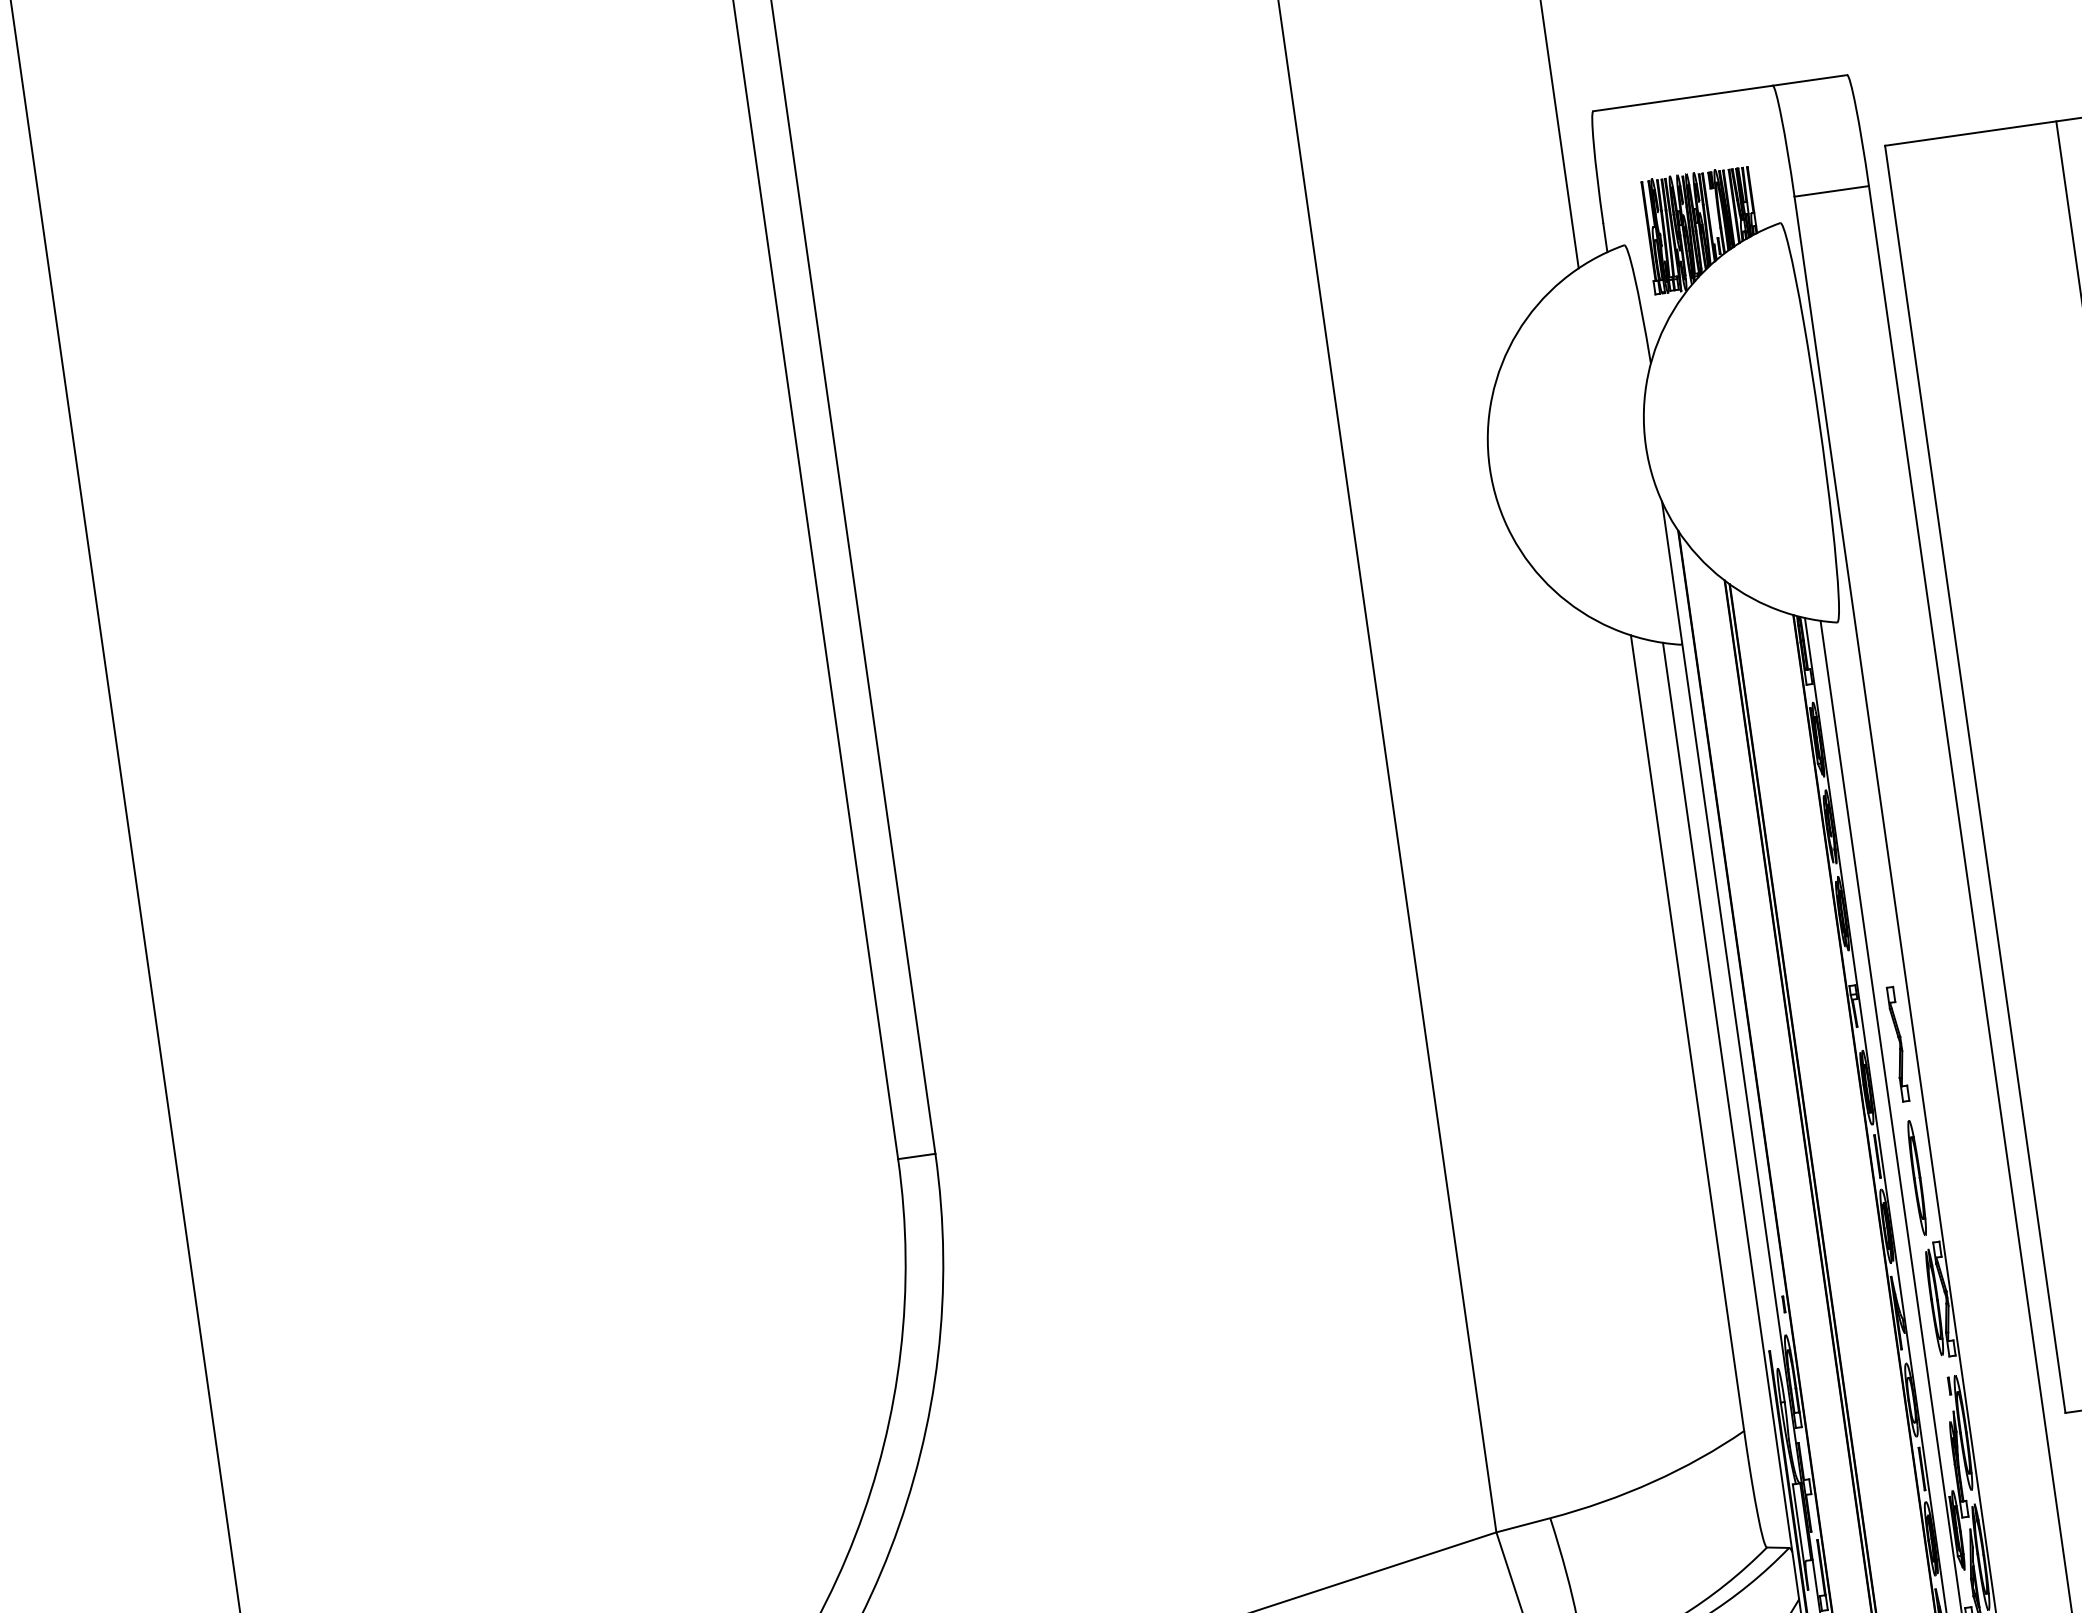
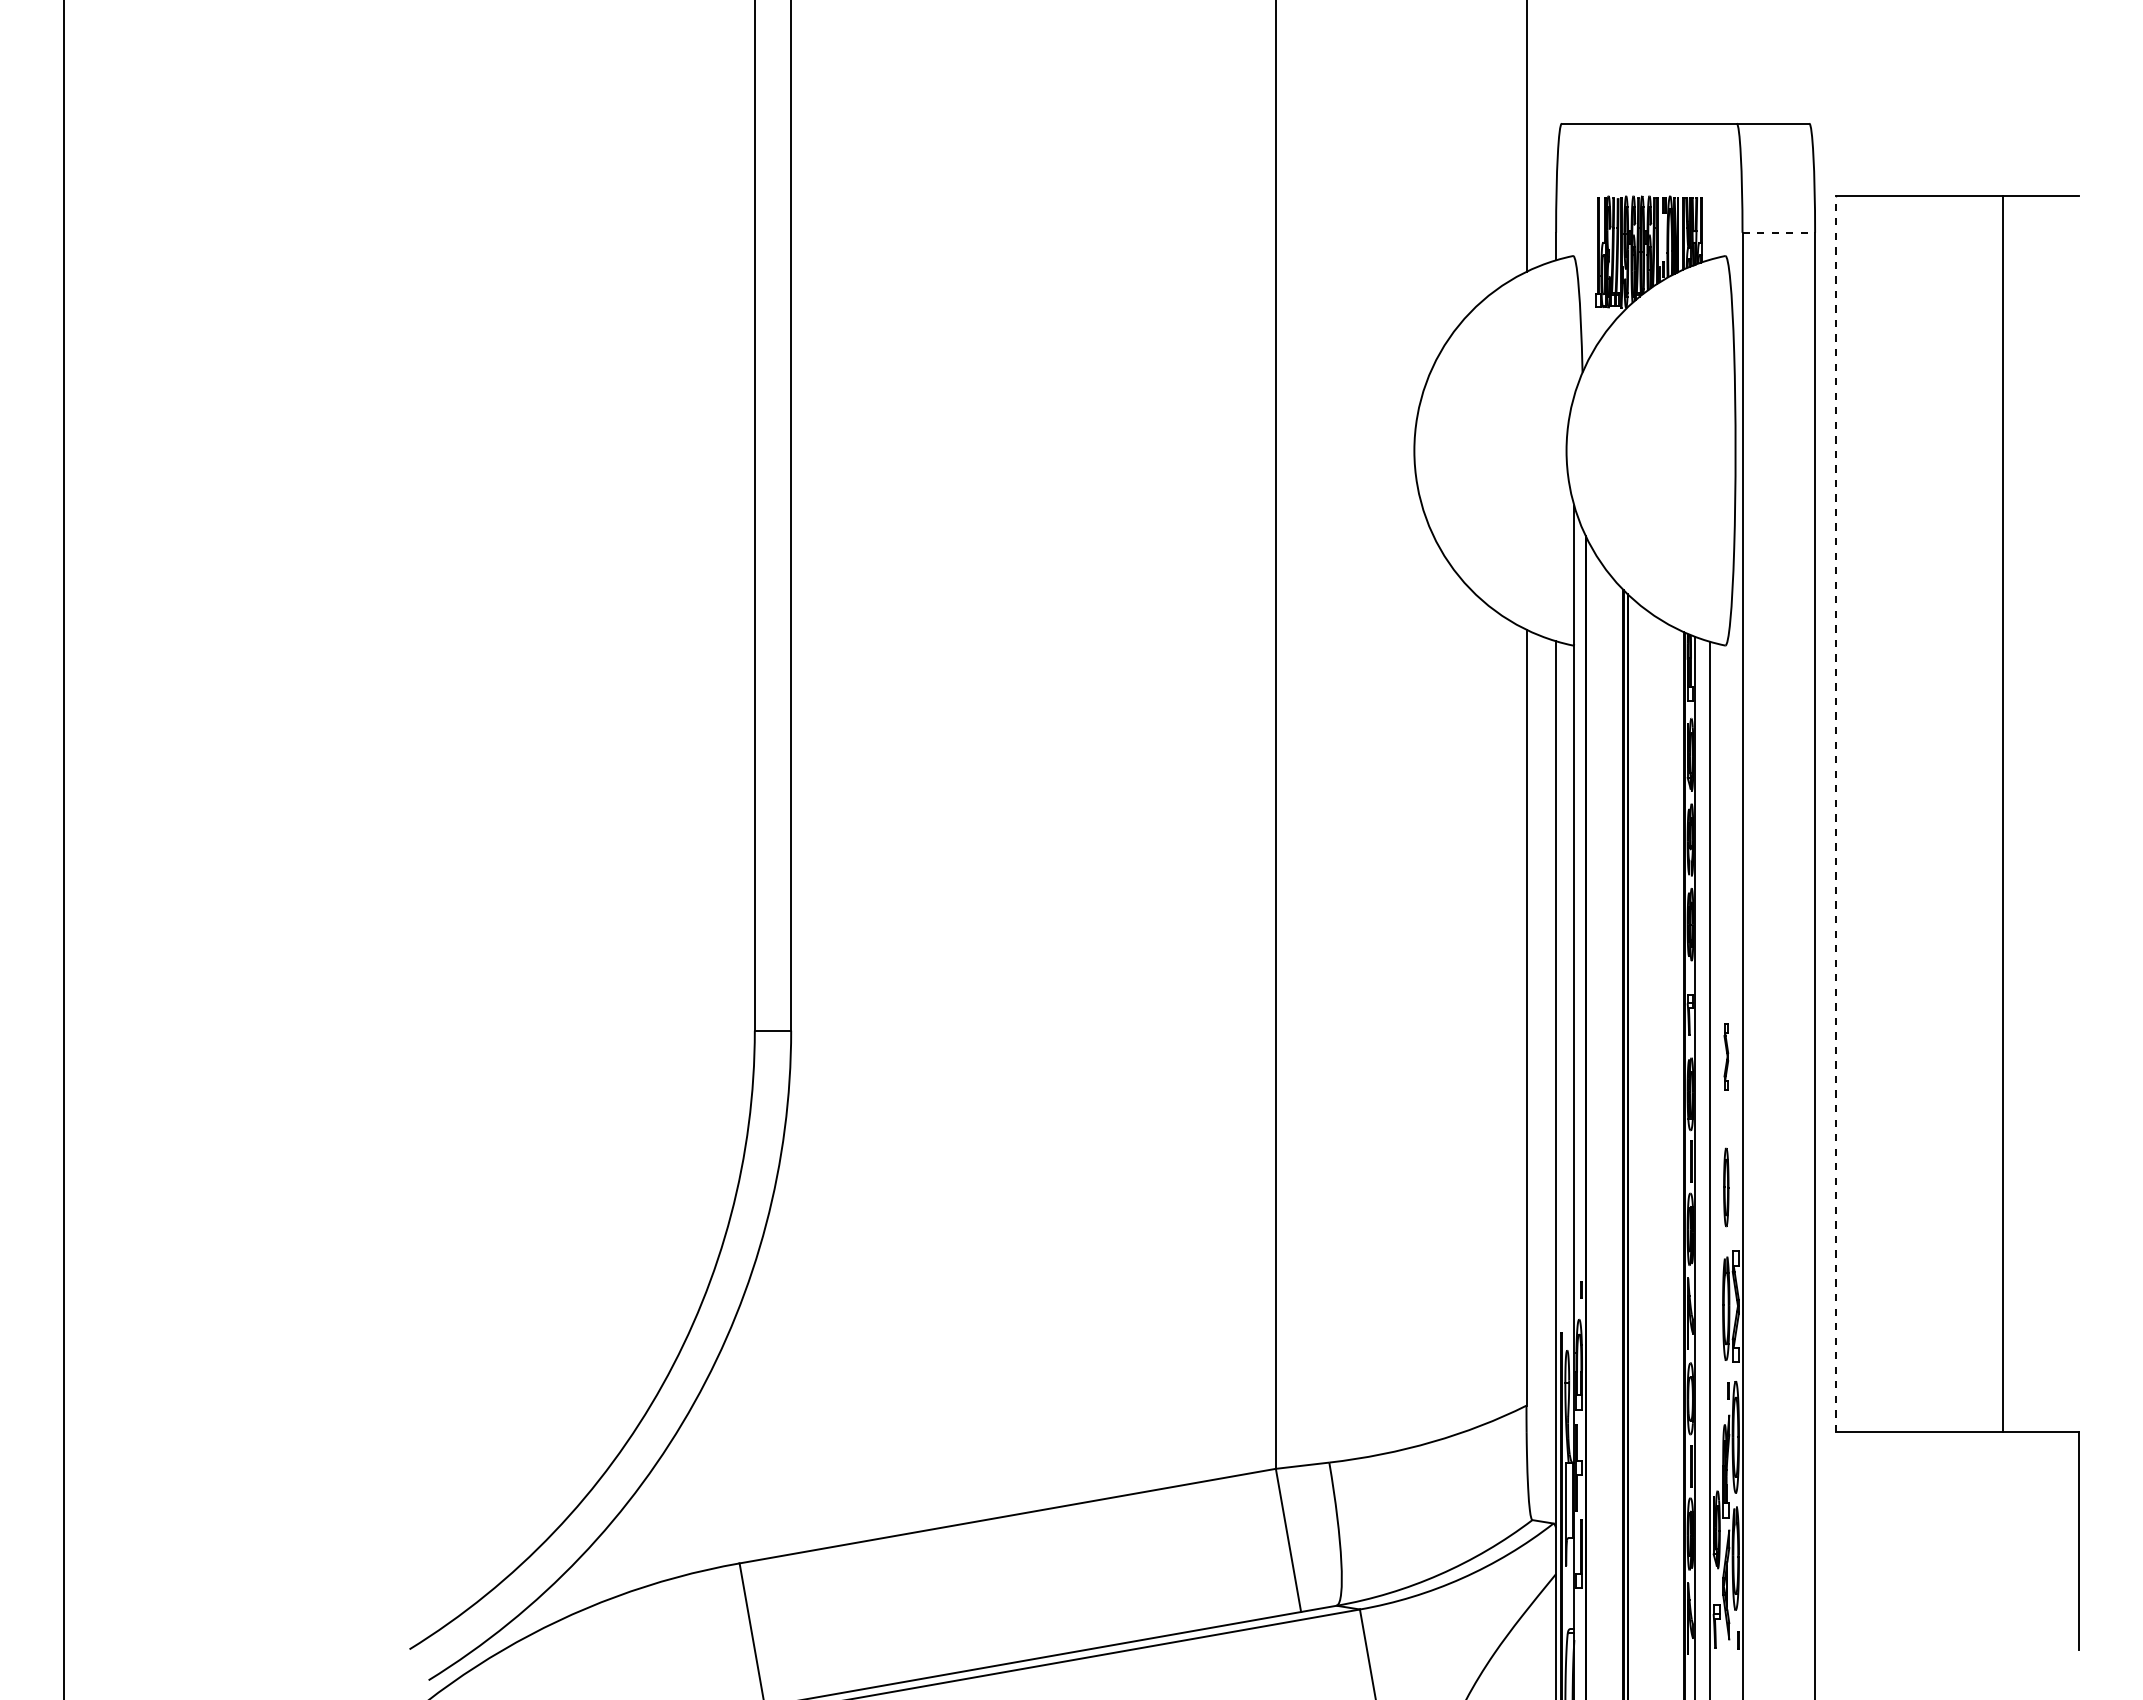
line: (1832, 191) -> (1779, 232), solid -> dashed
line: (1975, 779) -> (1836, 814), solid -> dashed
part: (1898, 1043) -> (1726, 1056), size x0.6
part: (1917, 1178) -> (1726, 1187), size x0.7

